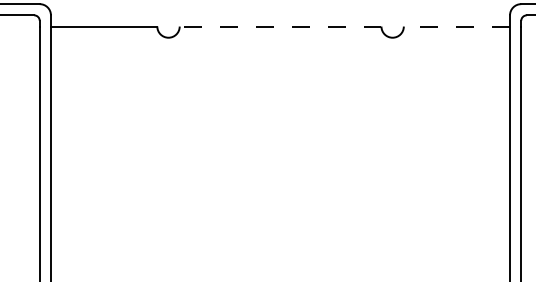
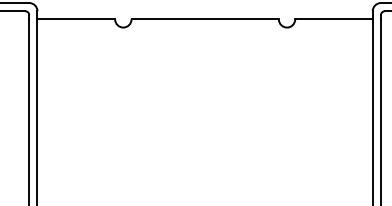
line: (280, 26) -> (205, 19), dashed -> solid
line: (456, 26) -> (333, 19), dashed -> solid

